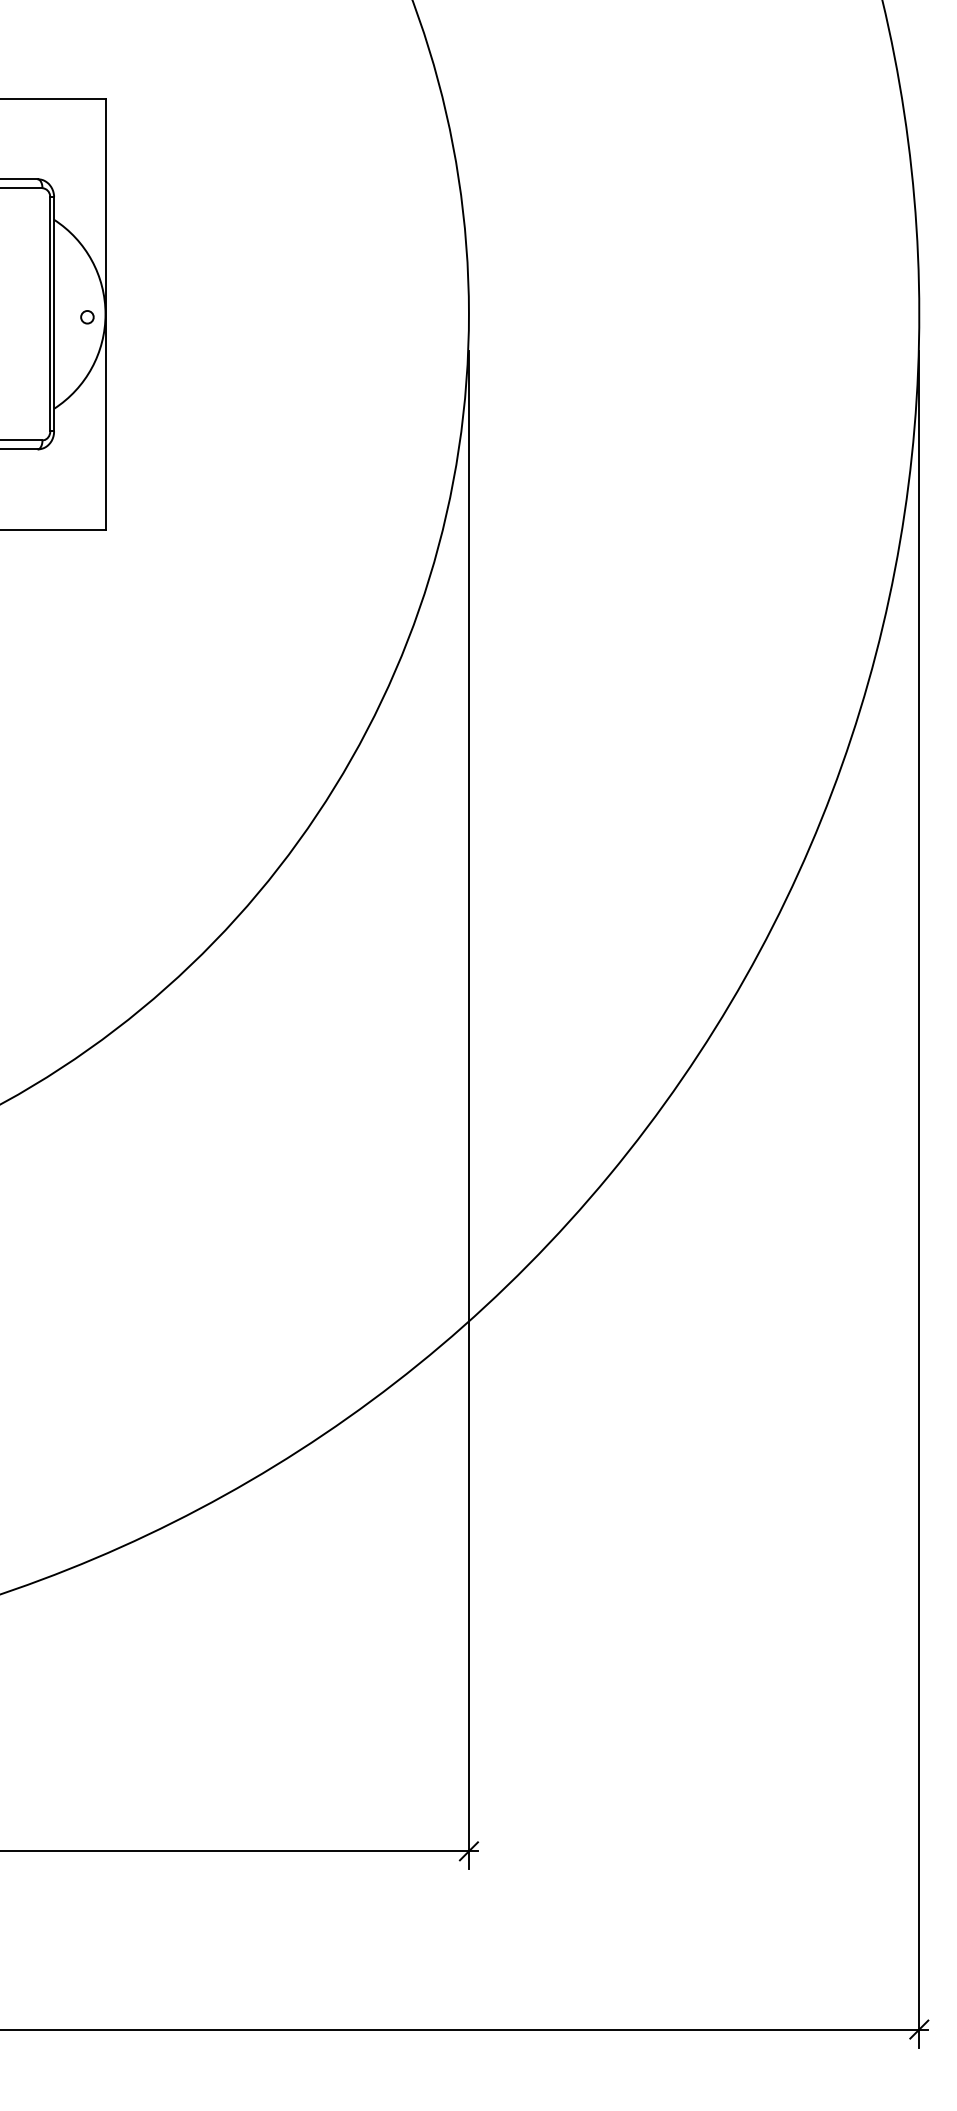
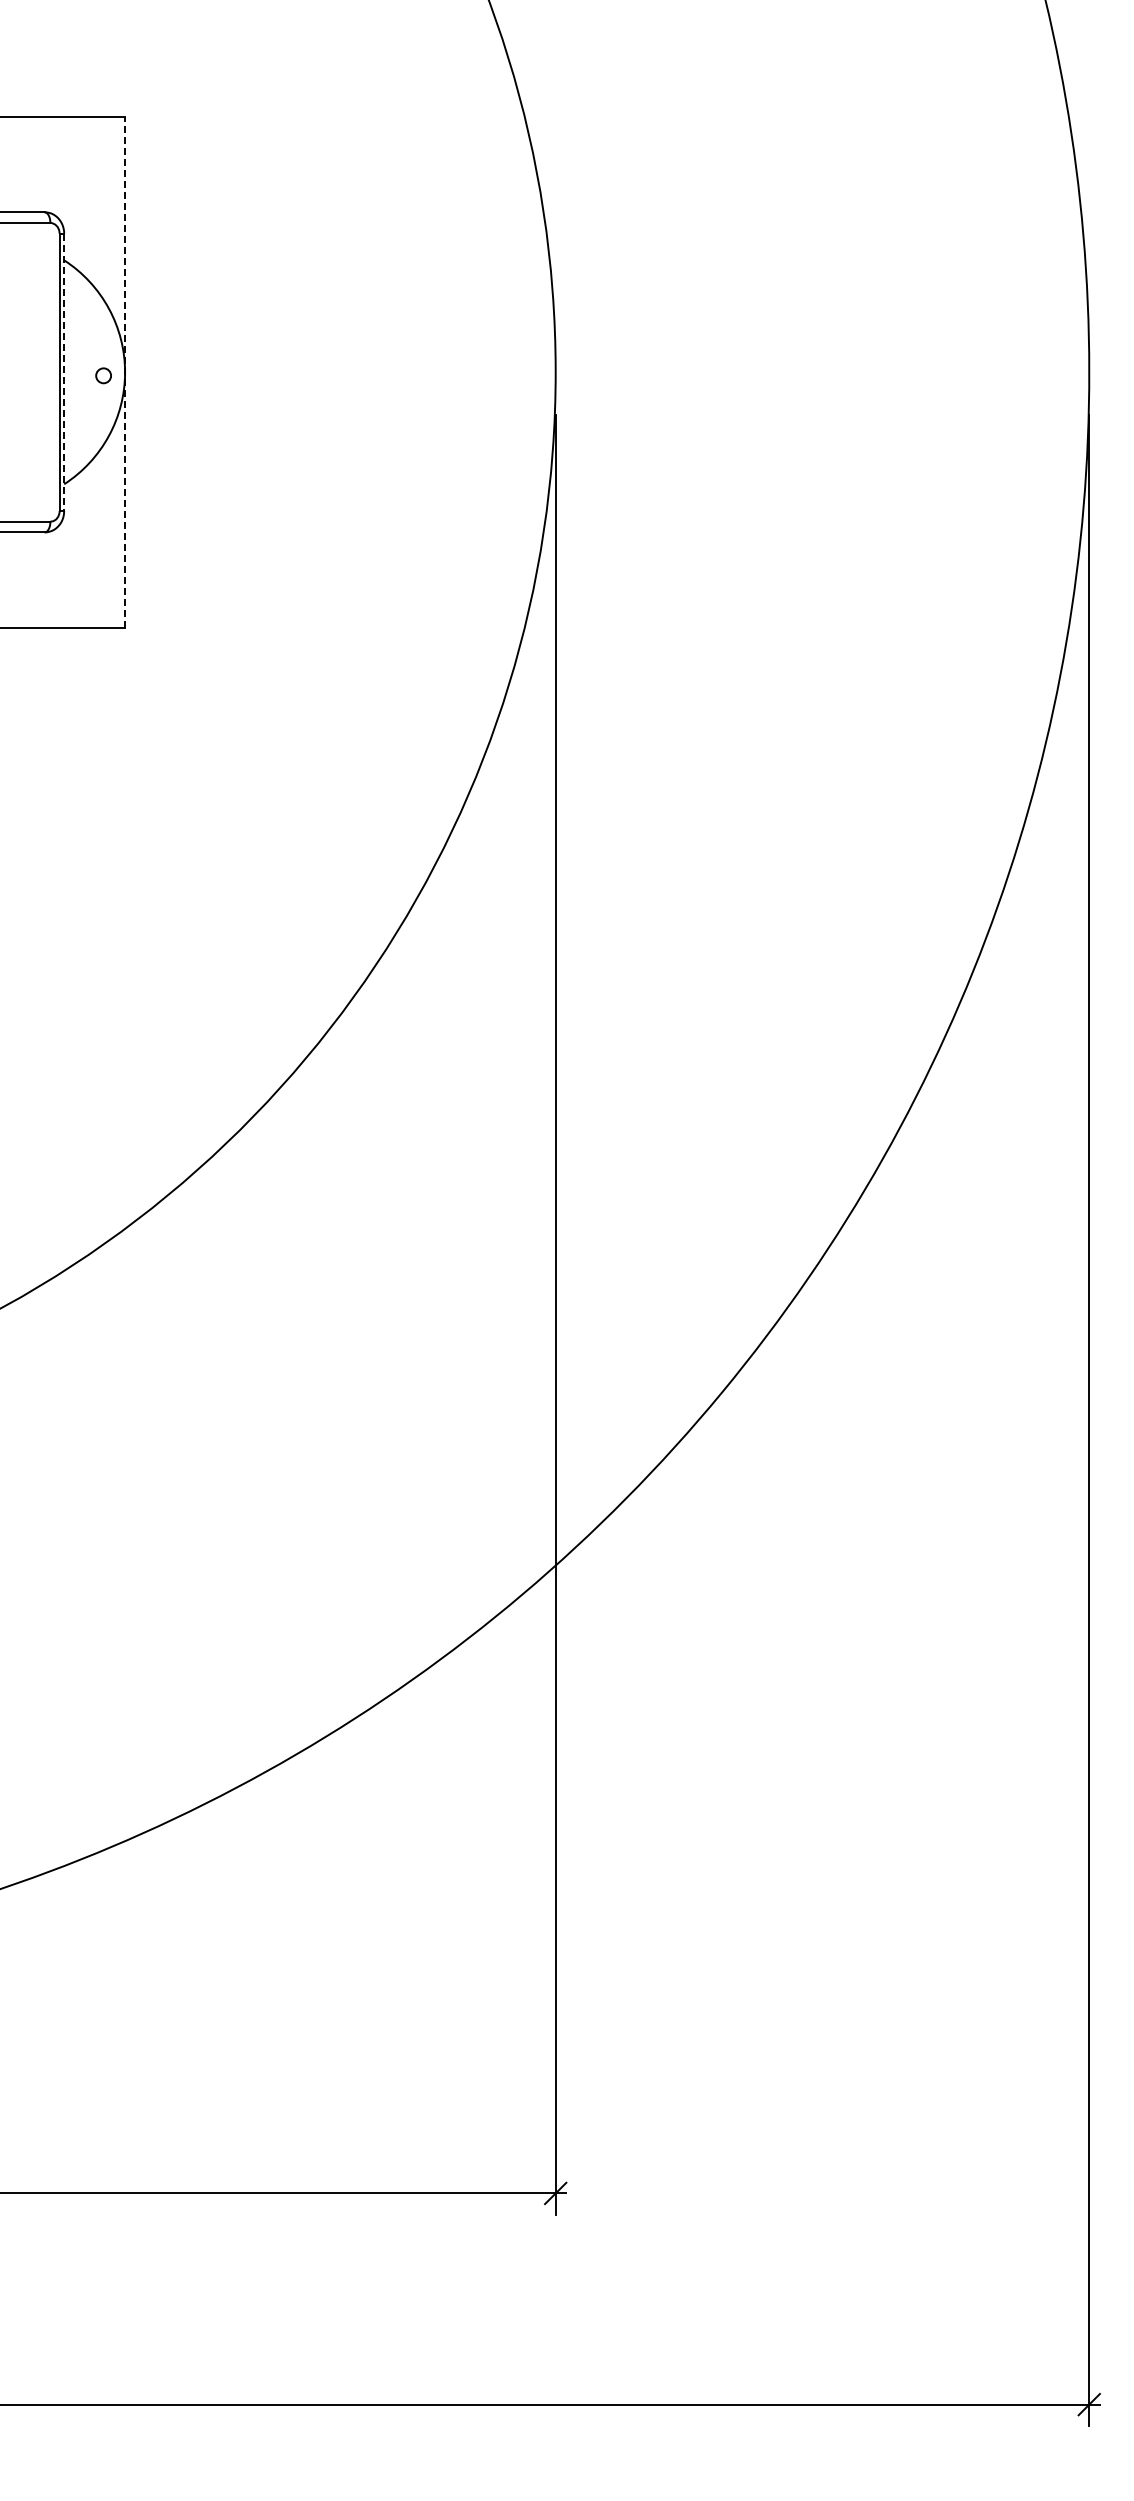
line: (54, 314) -> (64, 372), solid -> dashed
line: (105, 314) -> (125, 372), solid -> dashed

